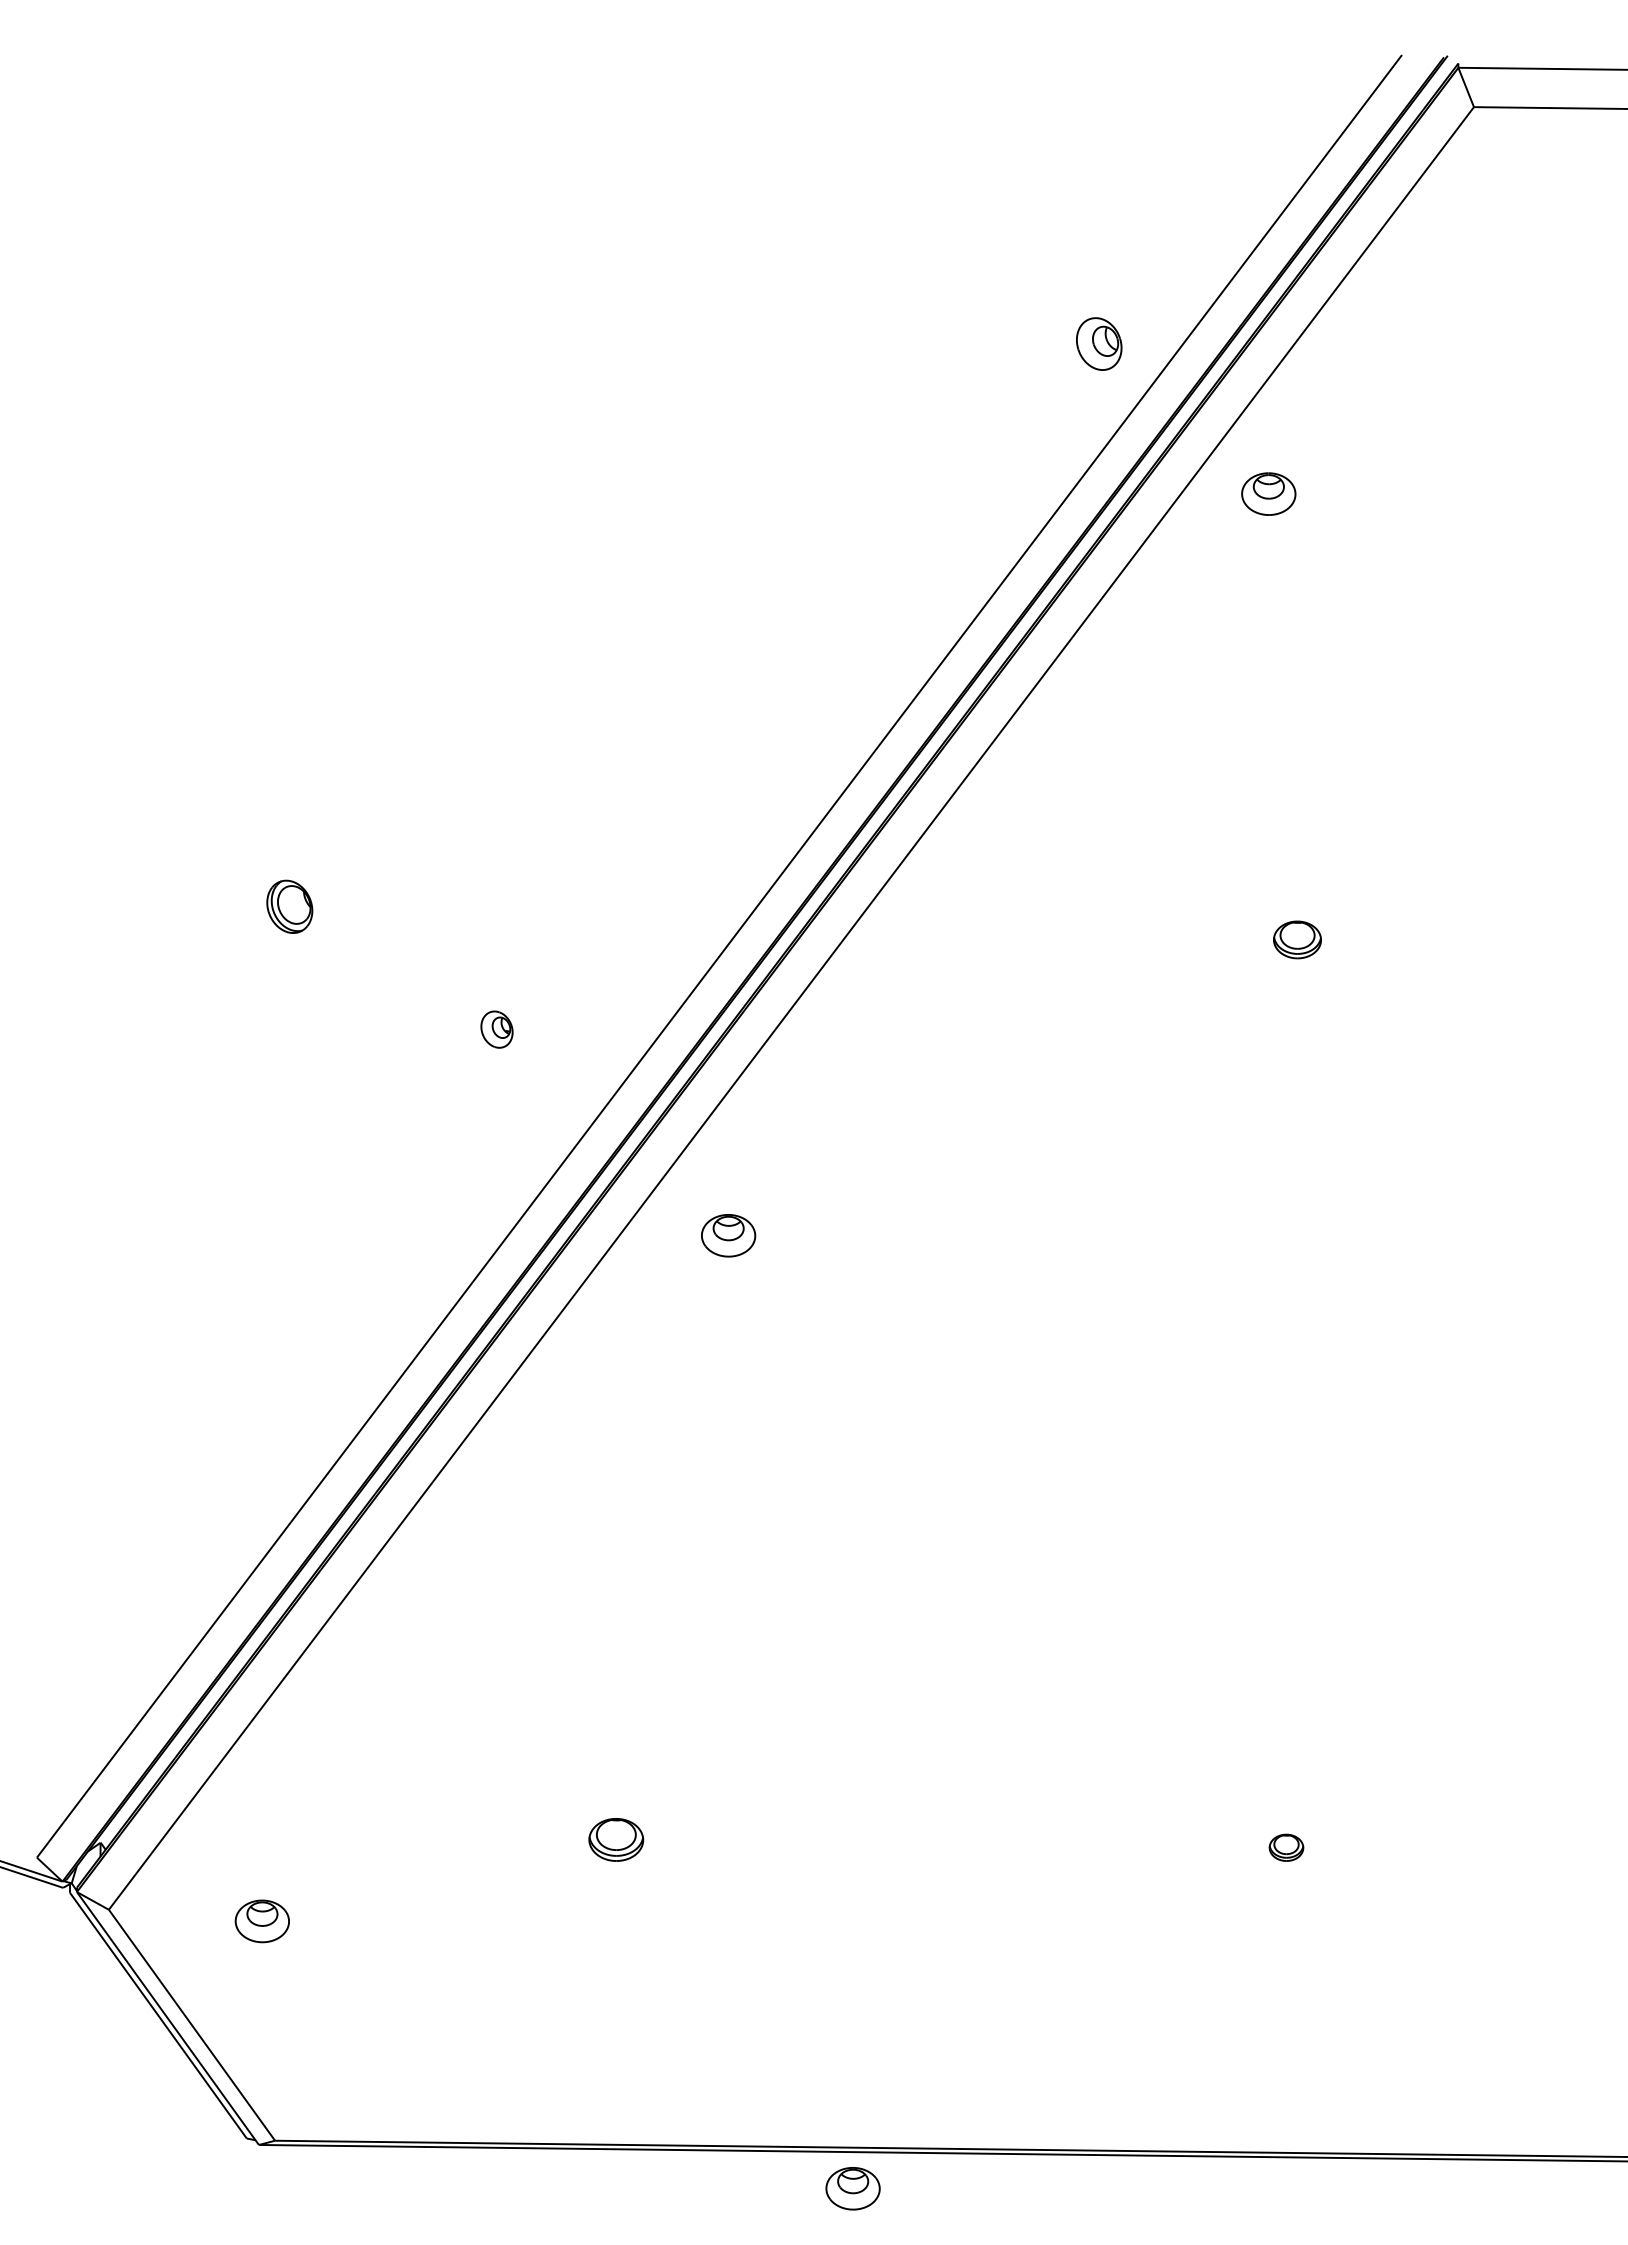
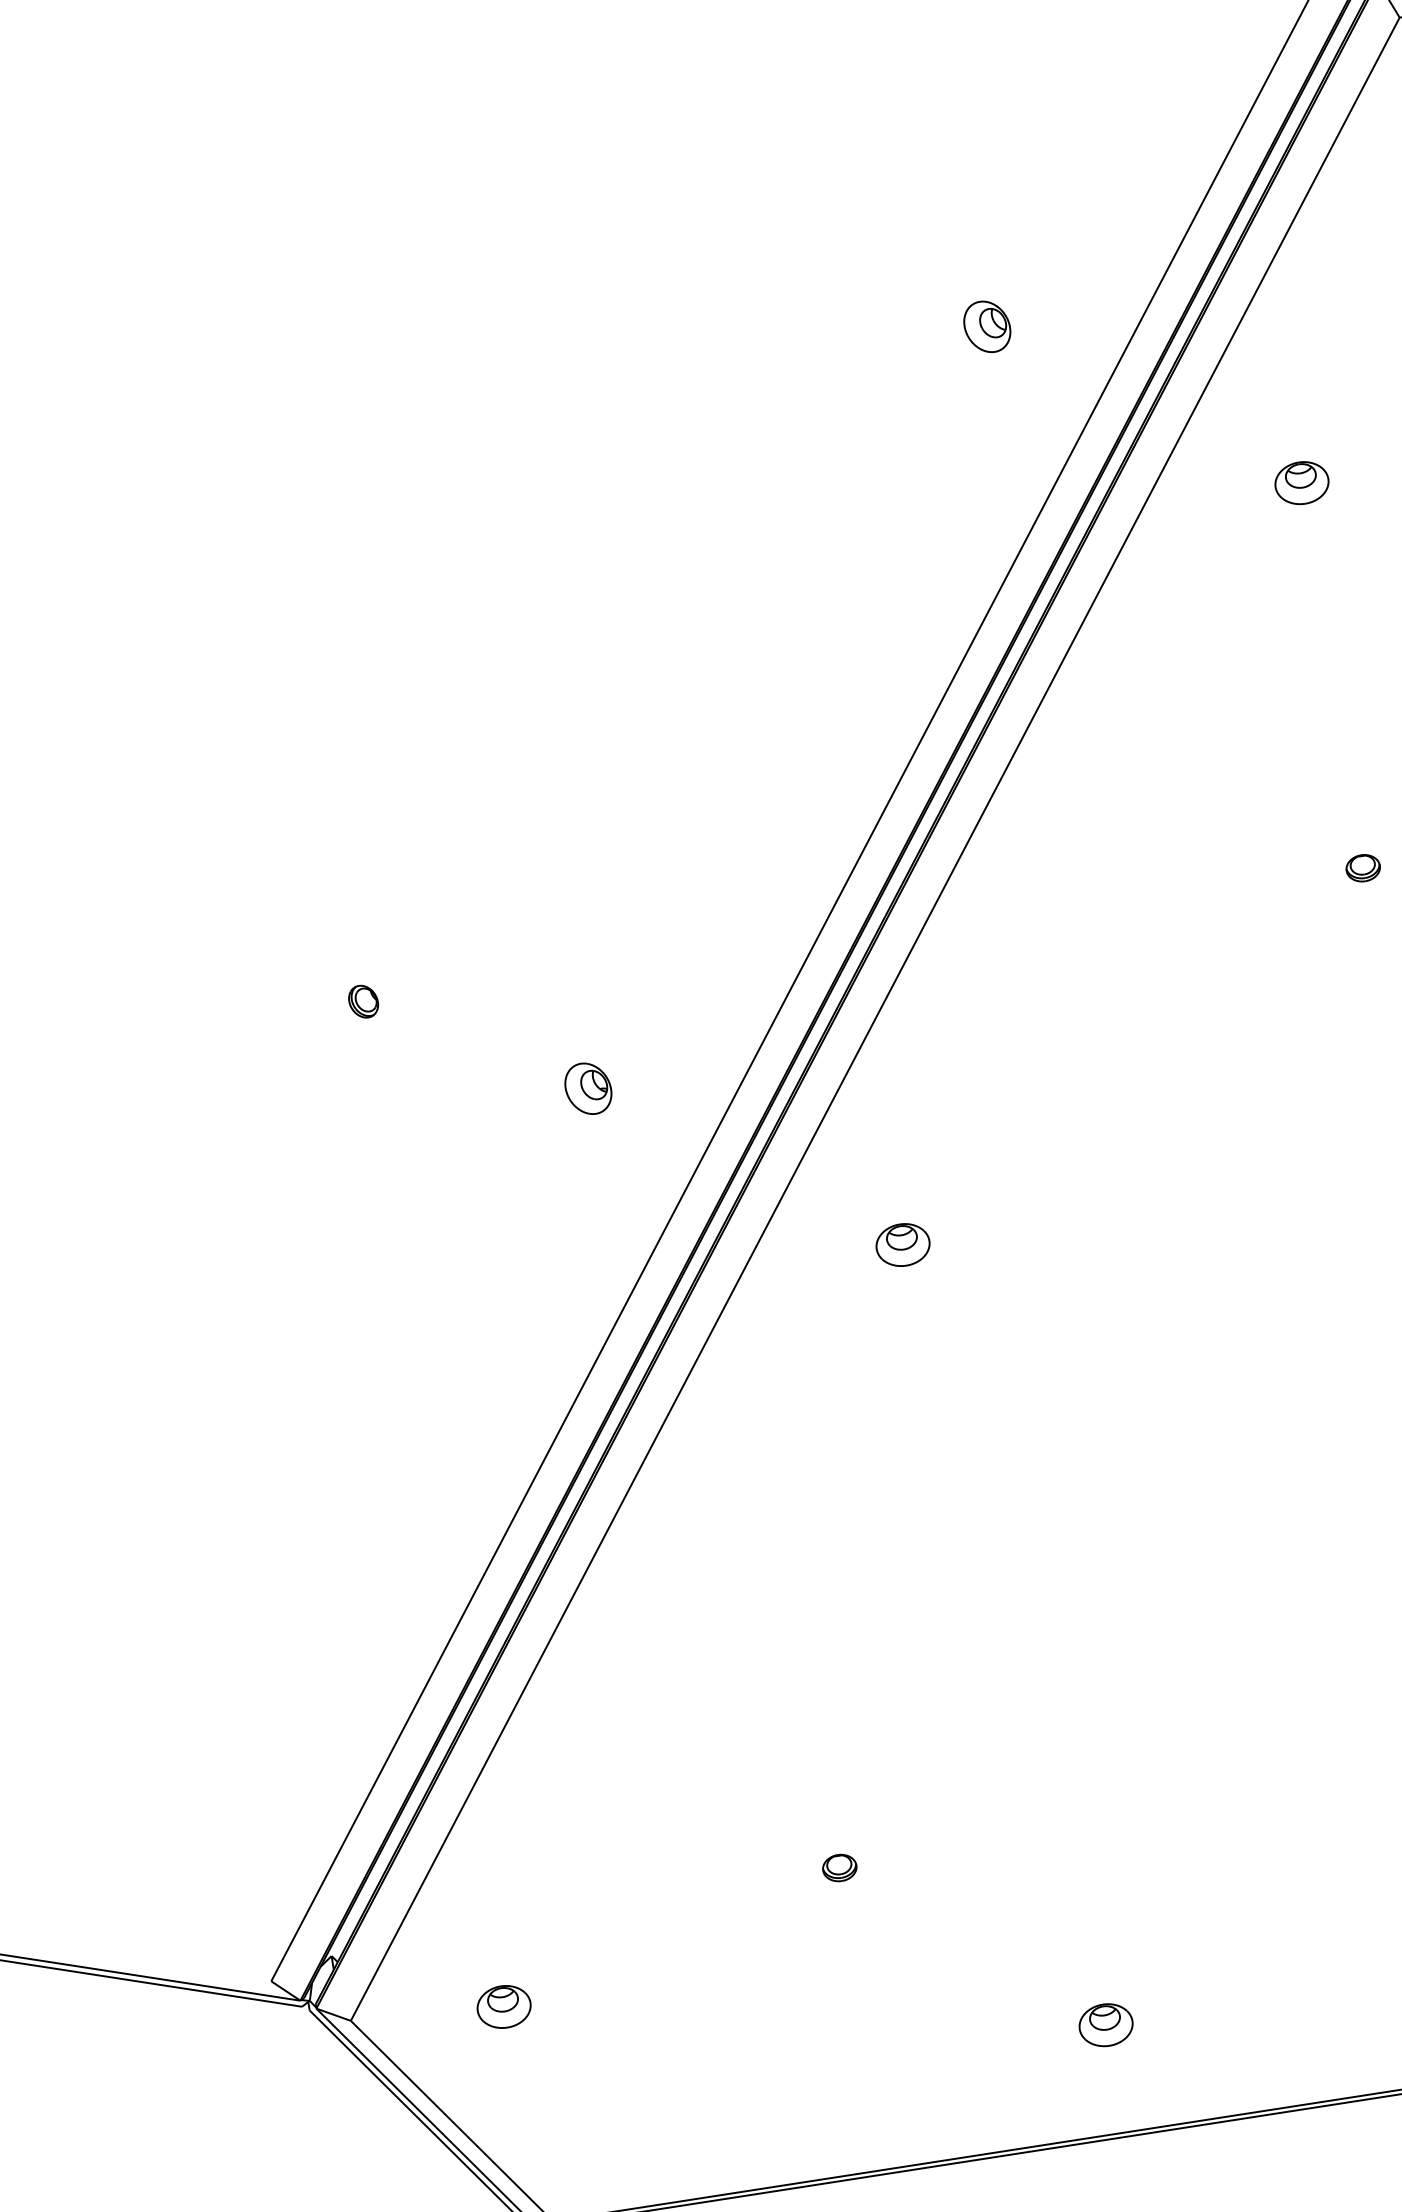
part: (1099, 343) -> (987, 326), moved
part: (1268, 493) -> (1301, 482), moved
part: (289, 906) -> (363, 1001), size x0.62
part: (1297, 940) -> (1363, 868), size x0.71
part: (496, 1029) -> (587, 1088), size x1.43
part: (728, 1235) -> (902, 1244), moved
part: (616, 1839) -> (839, 1867), size x0.62
part: (852, 2188) -> (1105, 2025), moved

